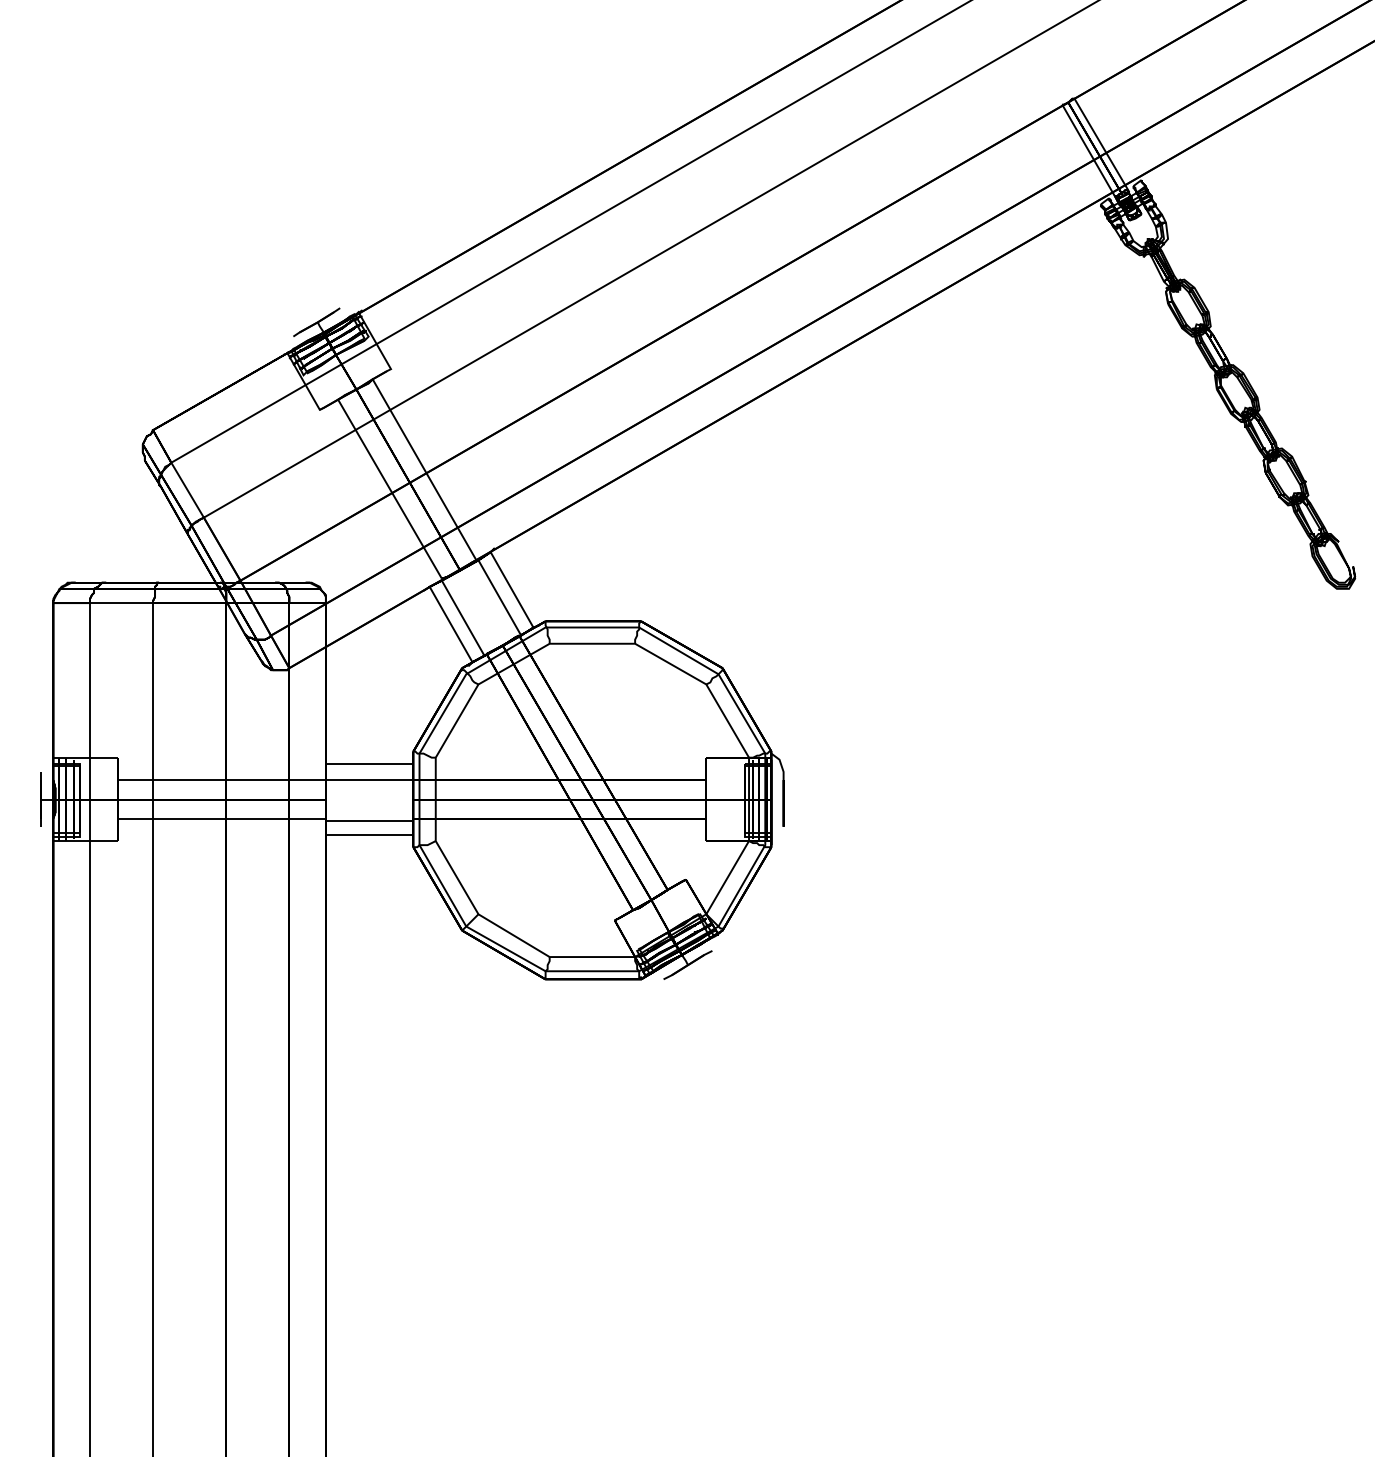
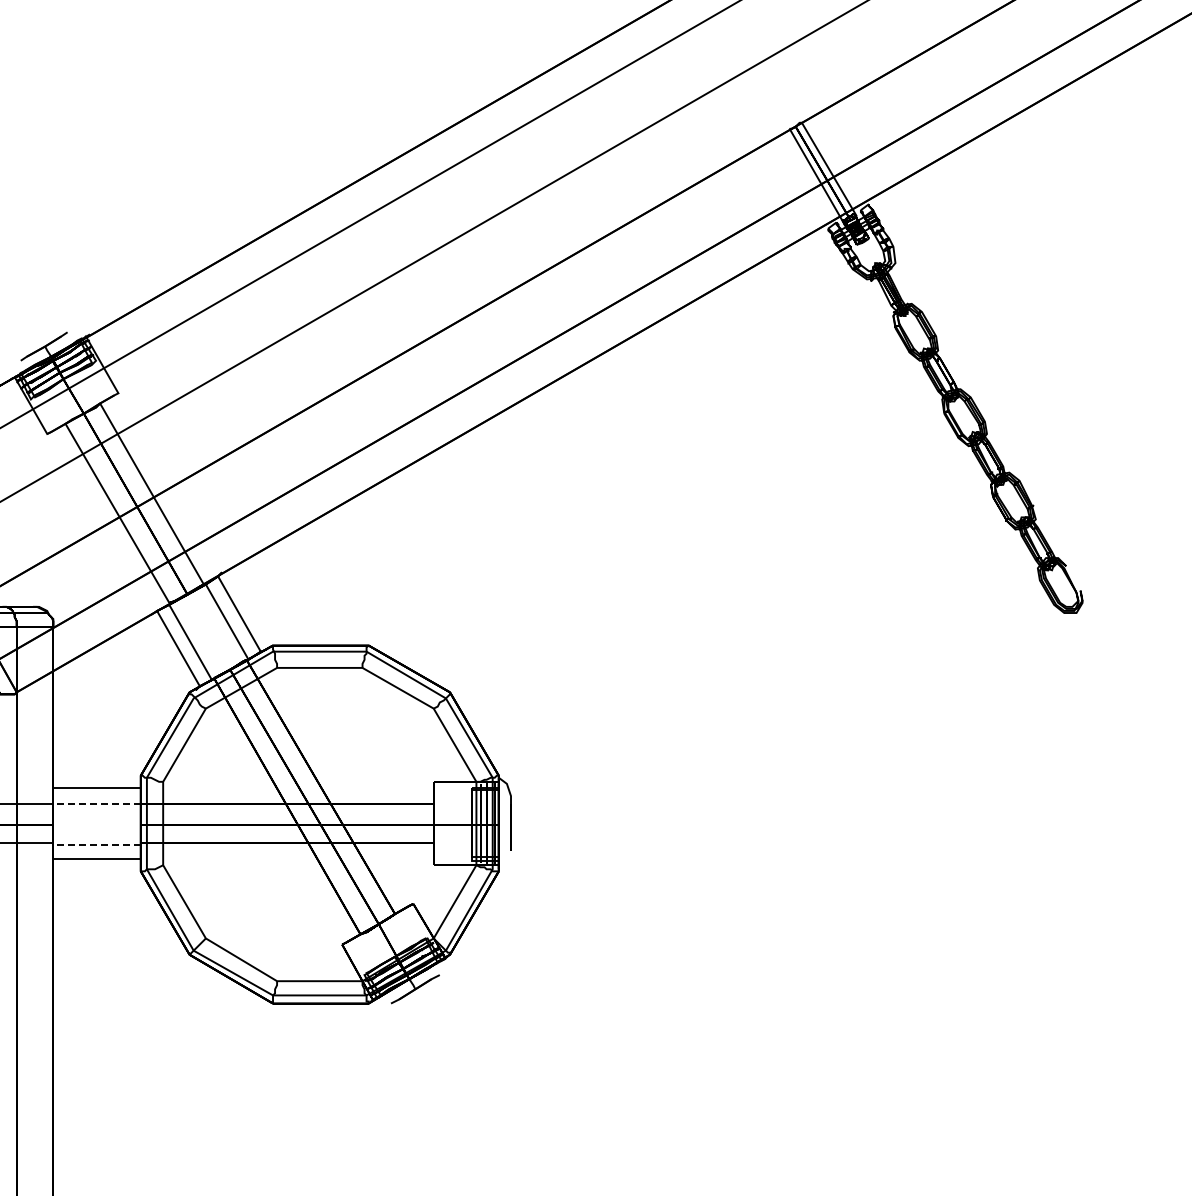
line: (369, 780) -> (96, 804), solid -> dashed
line: (369, 820) -> (96, 844), solid -> dashed

